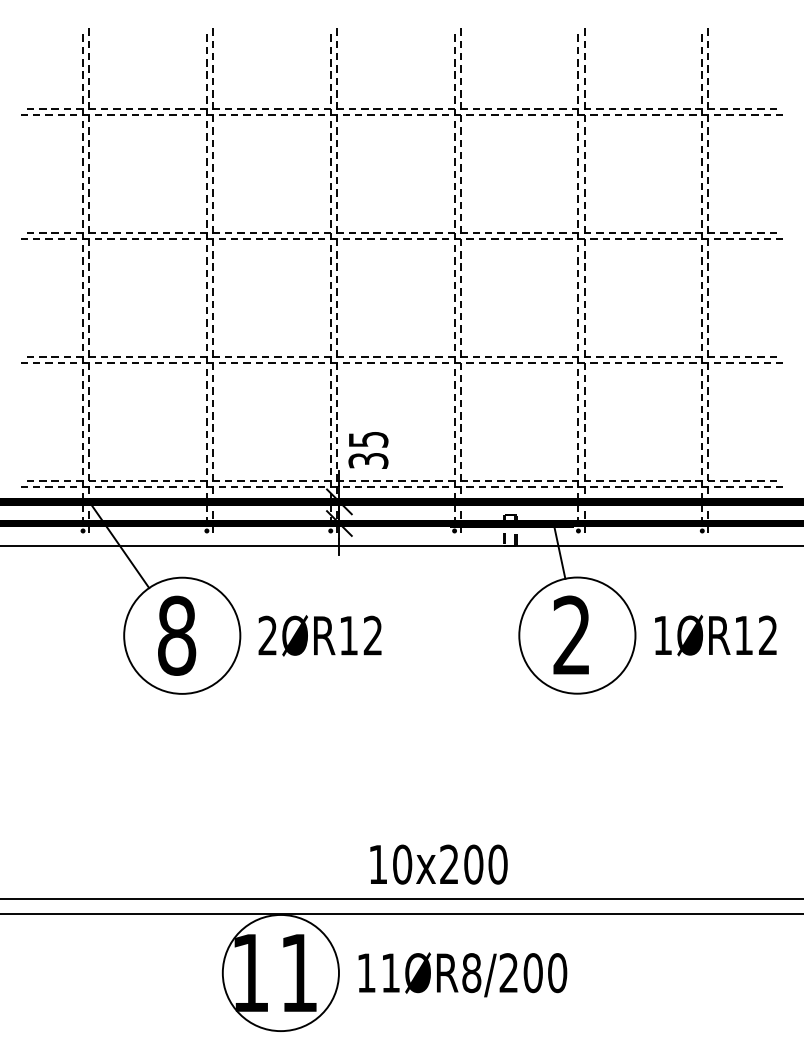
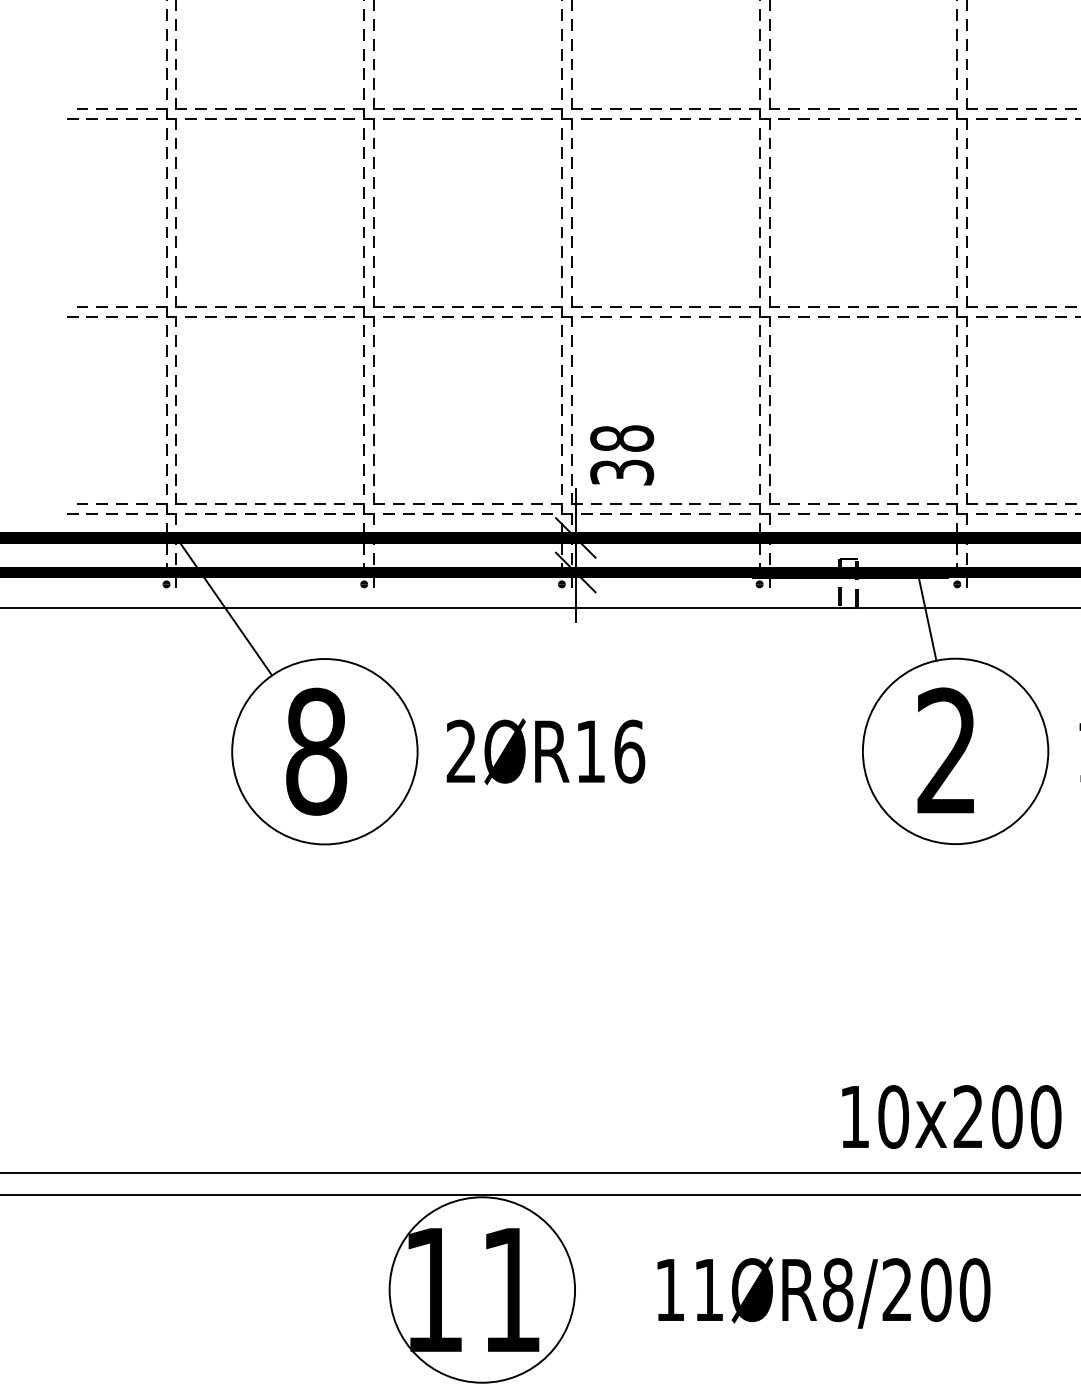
text: (368, 439) -> (622, 438), 35 -> 38
text: (372, 635) -> (628, 751), 2ØR12 -> 2ØR16
text: (438, 864) -> (950, 1116), moved
text: (462, 974) -> (823, 1292), moved

